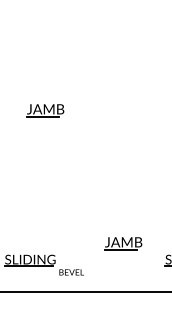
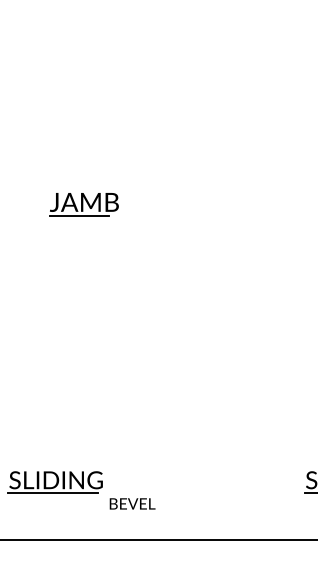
part: (123, 243) -> (228, 450), removed

